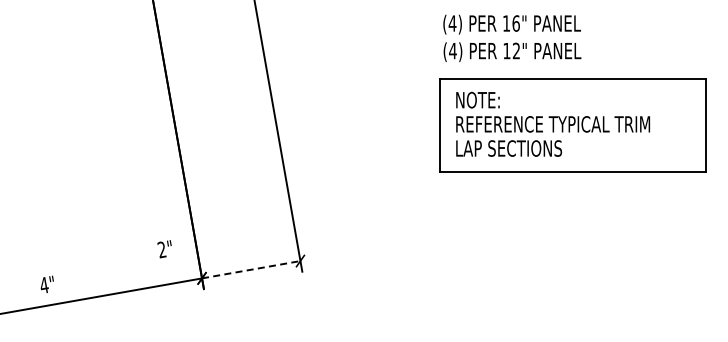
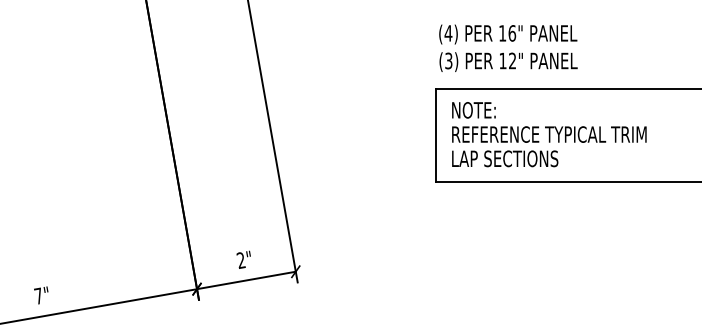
text: (452, 50) -> (448, 60), (4) -> (3)
text: (164, 249) -> (243, 260), moved
line: (251, 269) -> (246, 280), dashed -> solid
text: (43, 285) -> (37, 296), 4" -> 7"

